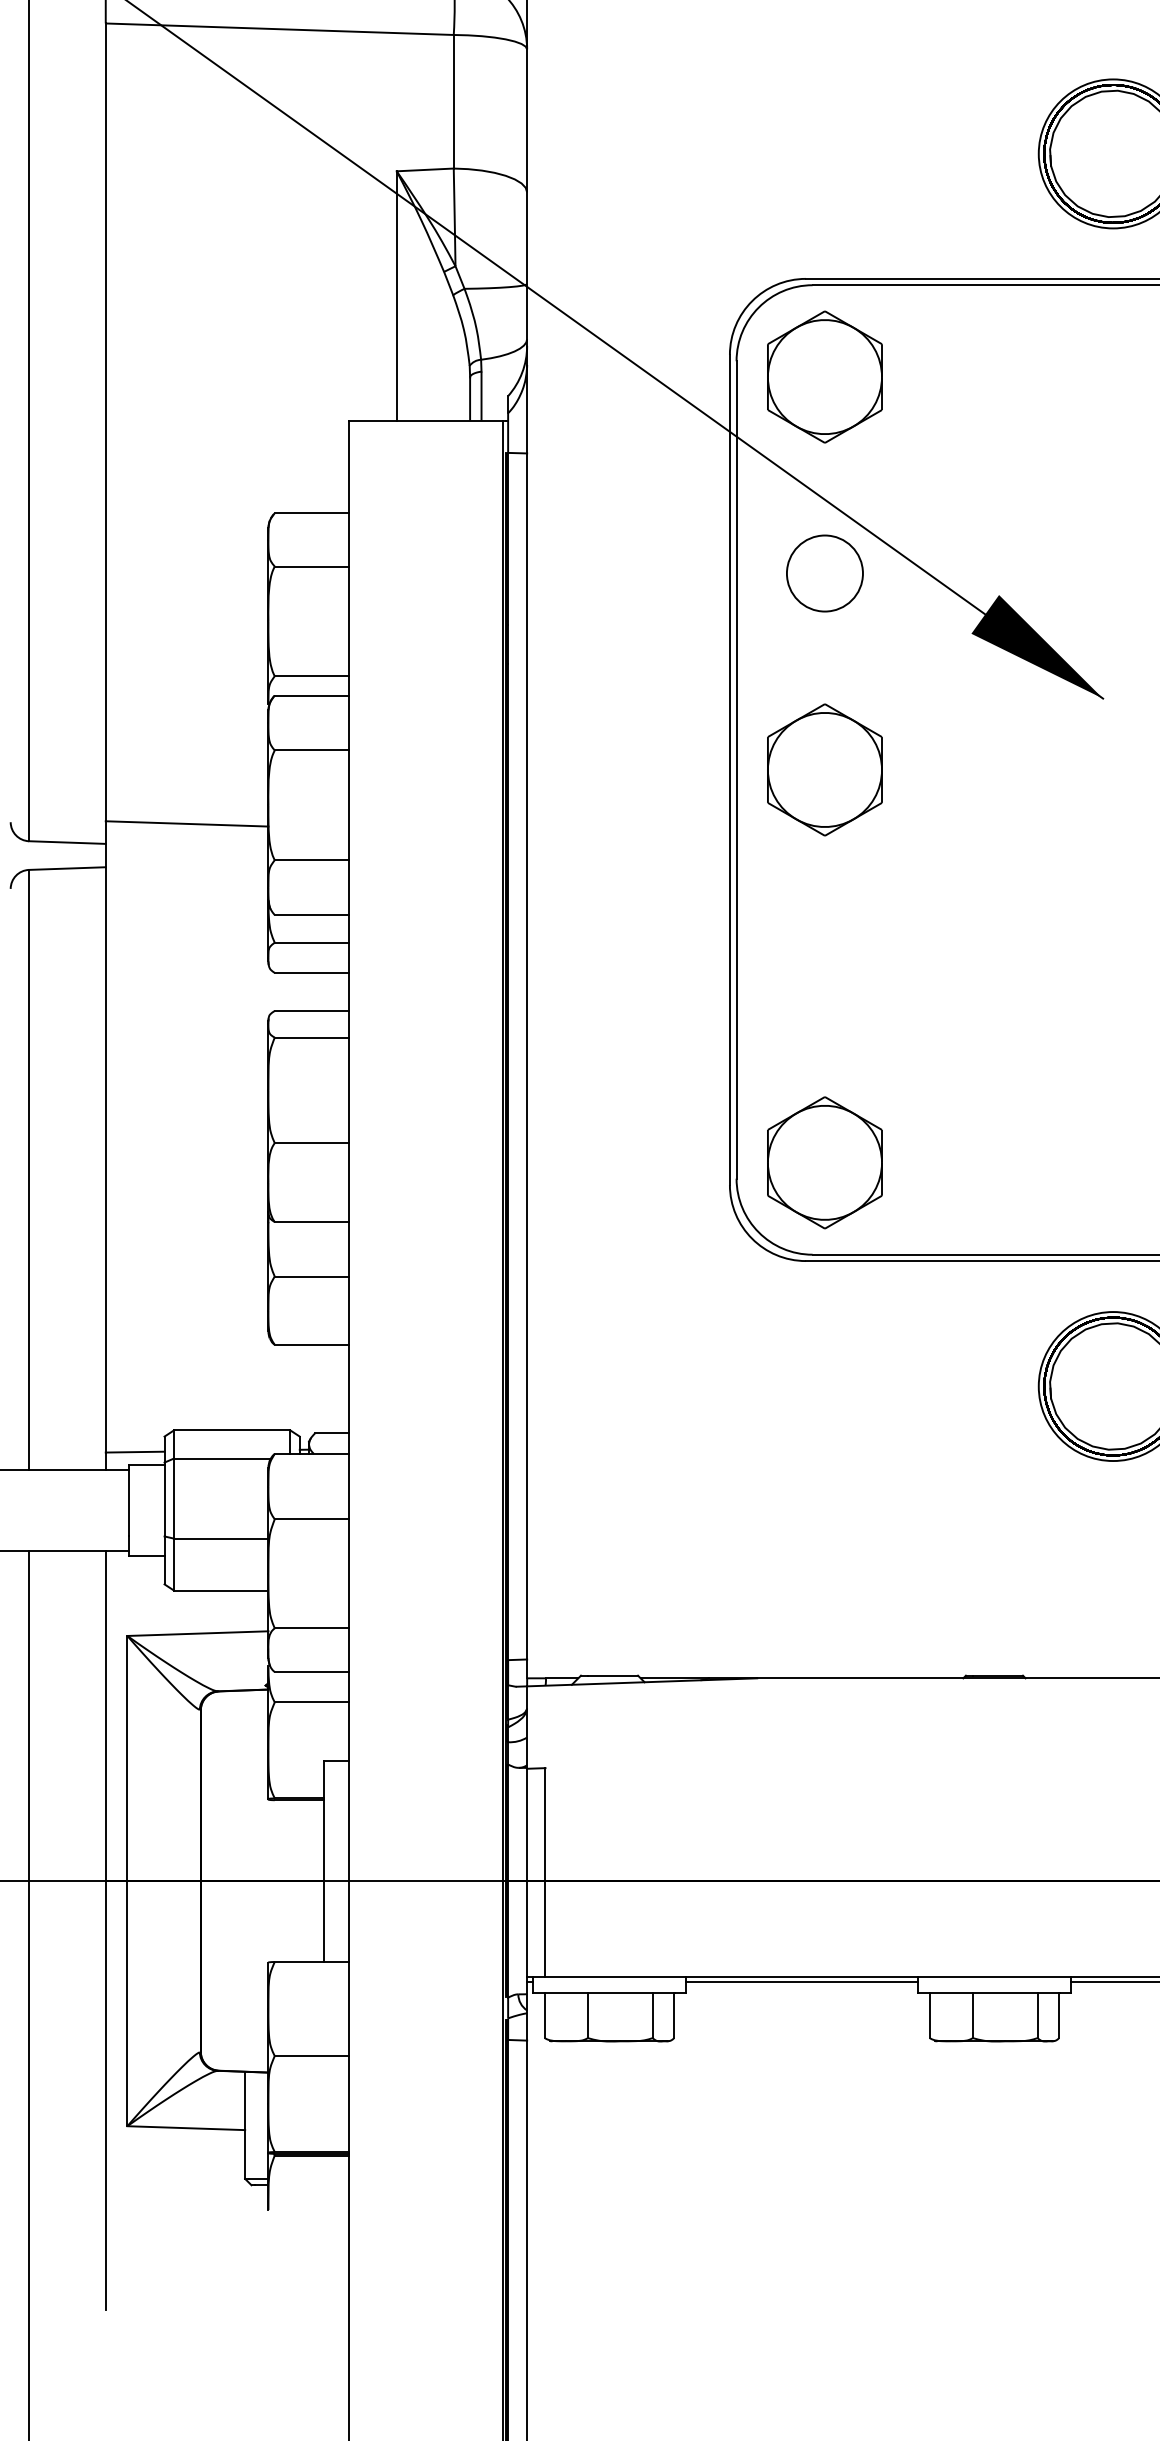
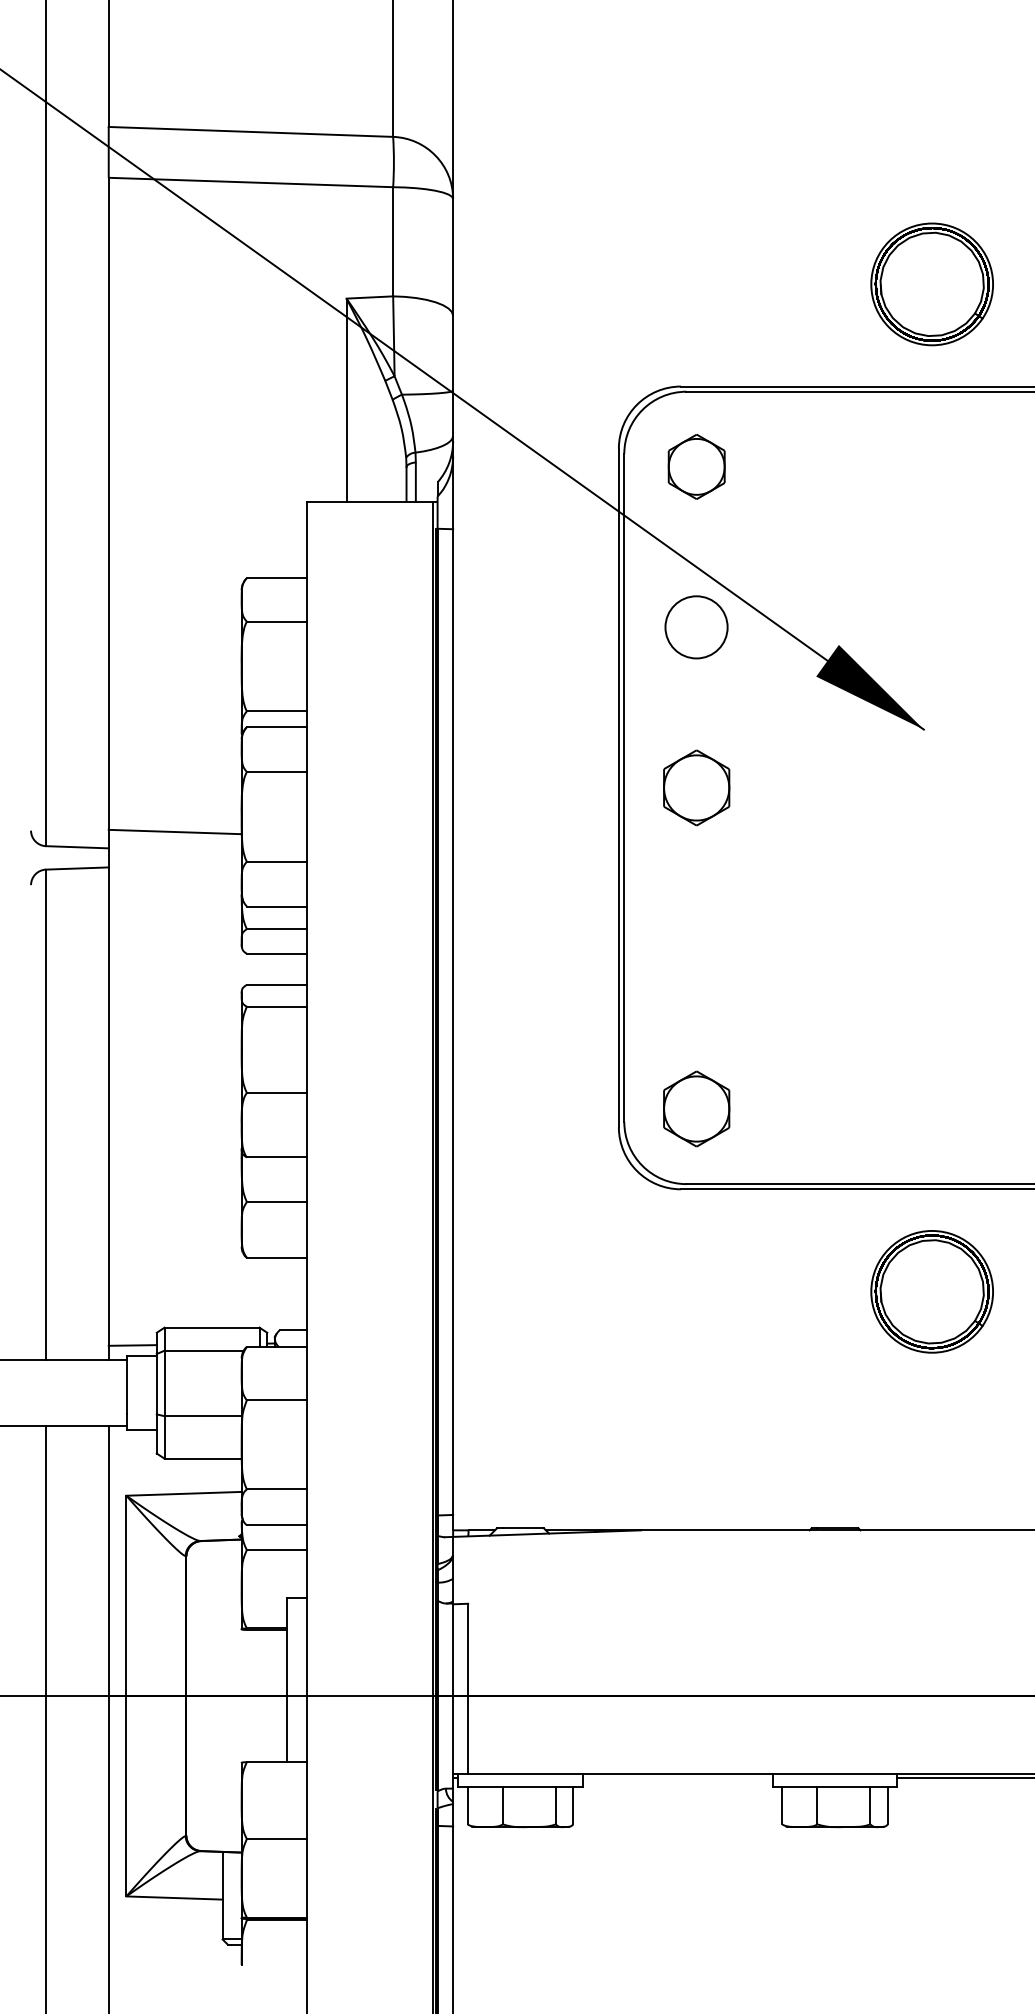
part: (824, 376) -> (696, 466), size x0.6
part: (824, 769) -> (696, 787), size x0.7
part: (824, 1162) -> (696, 1108), size x0.7
line: (801, 1981) -> (677, 1778), removed

